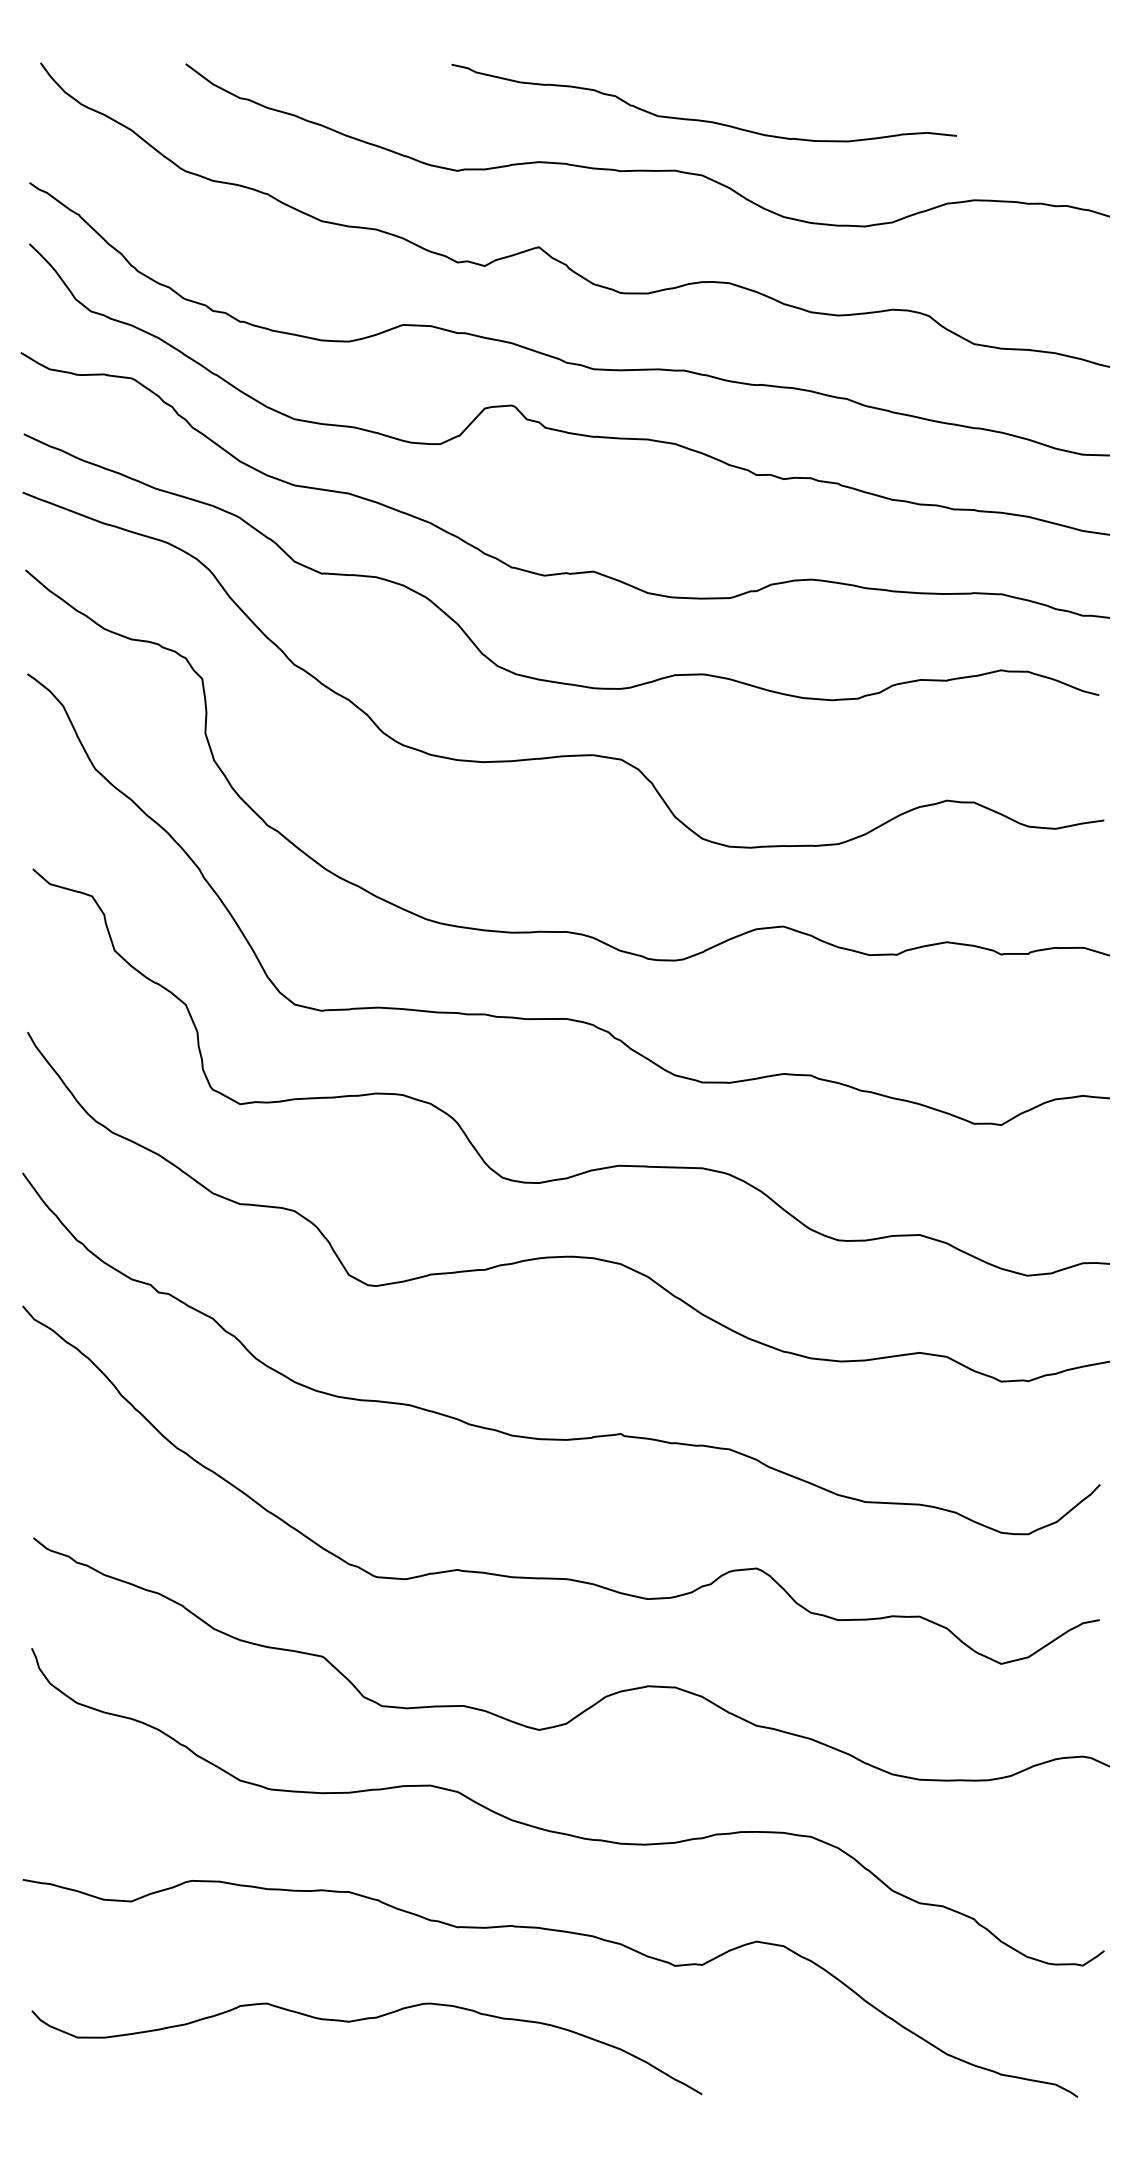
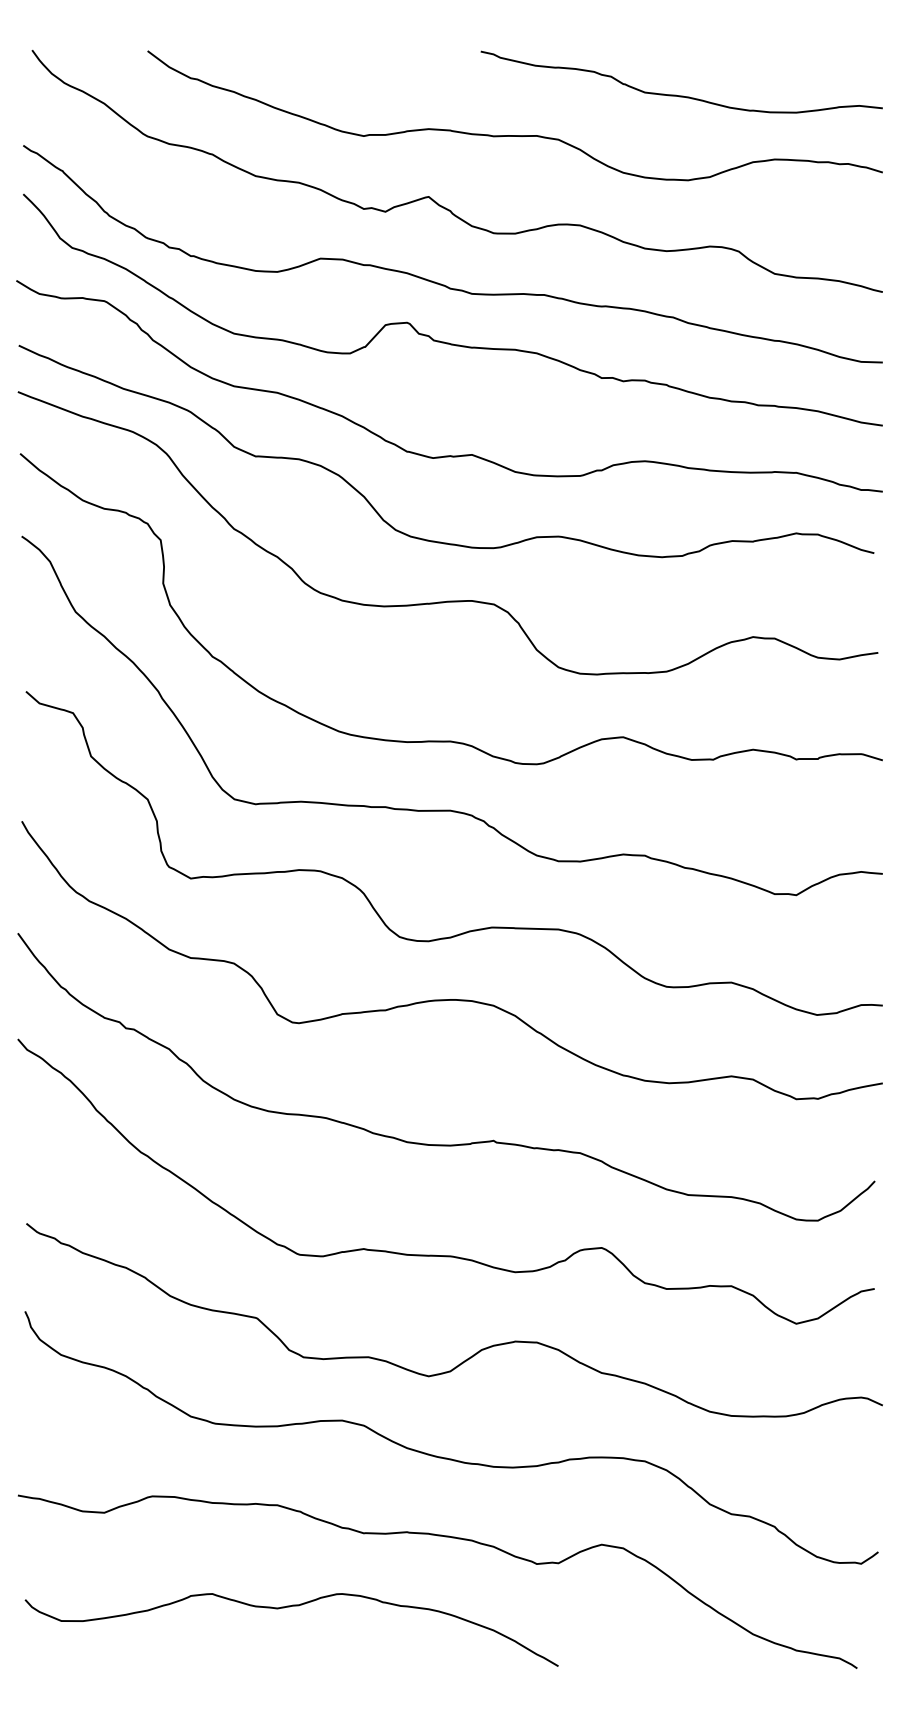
curve: (701, 119) -> (679, 95), moved

